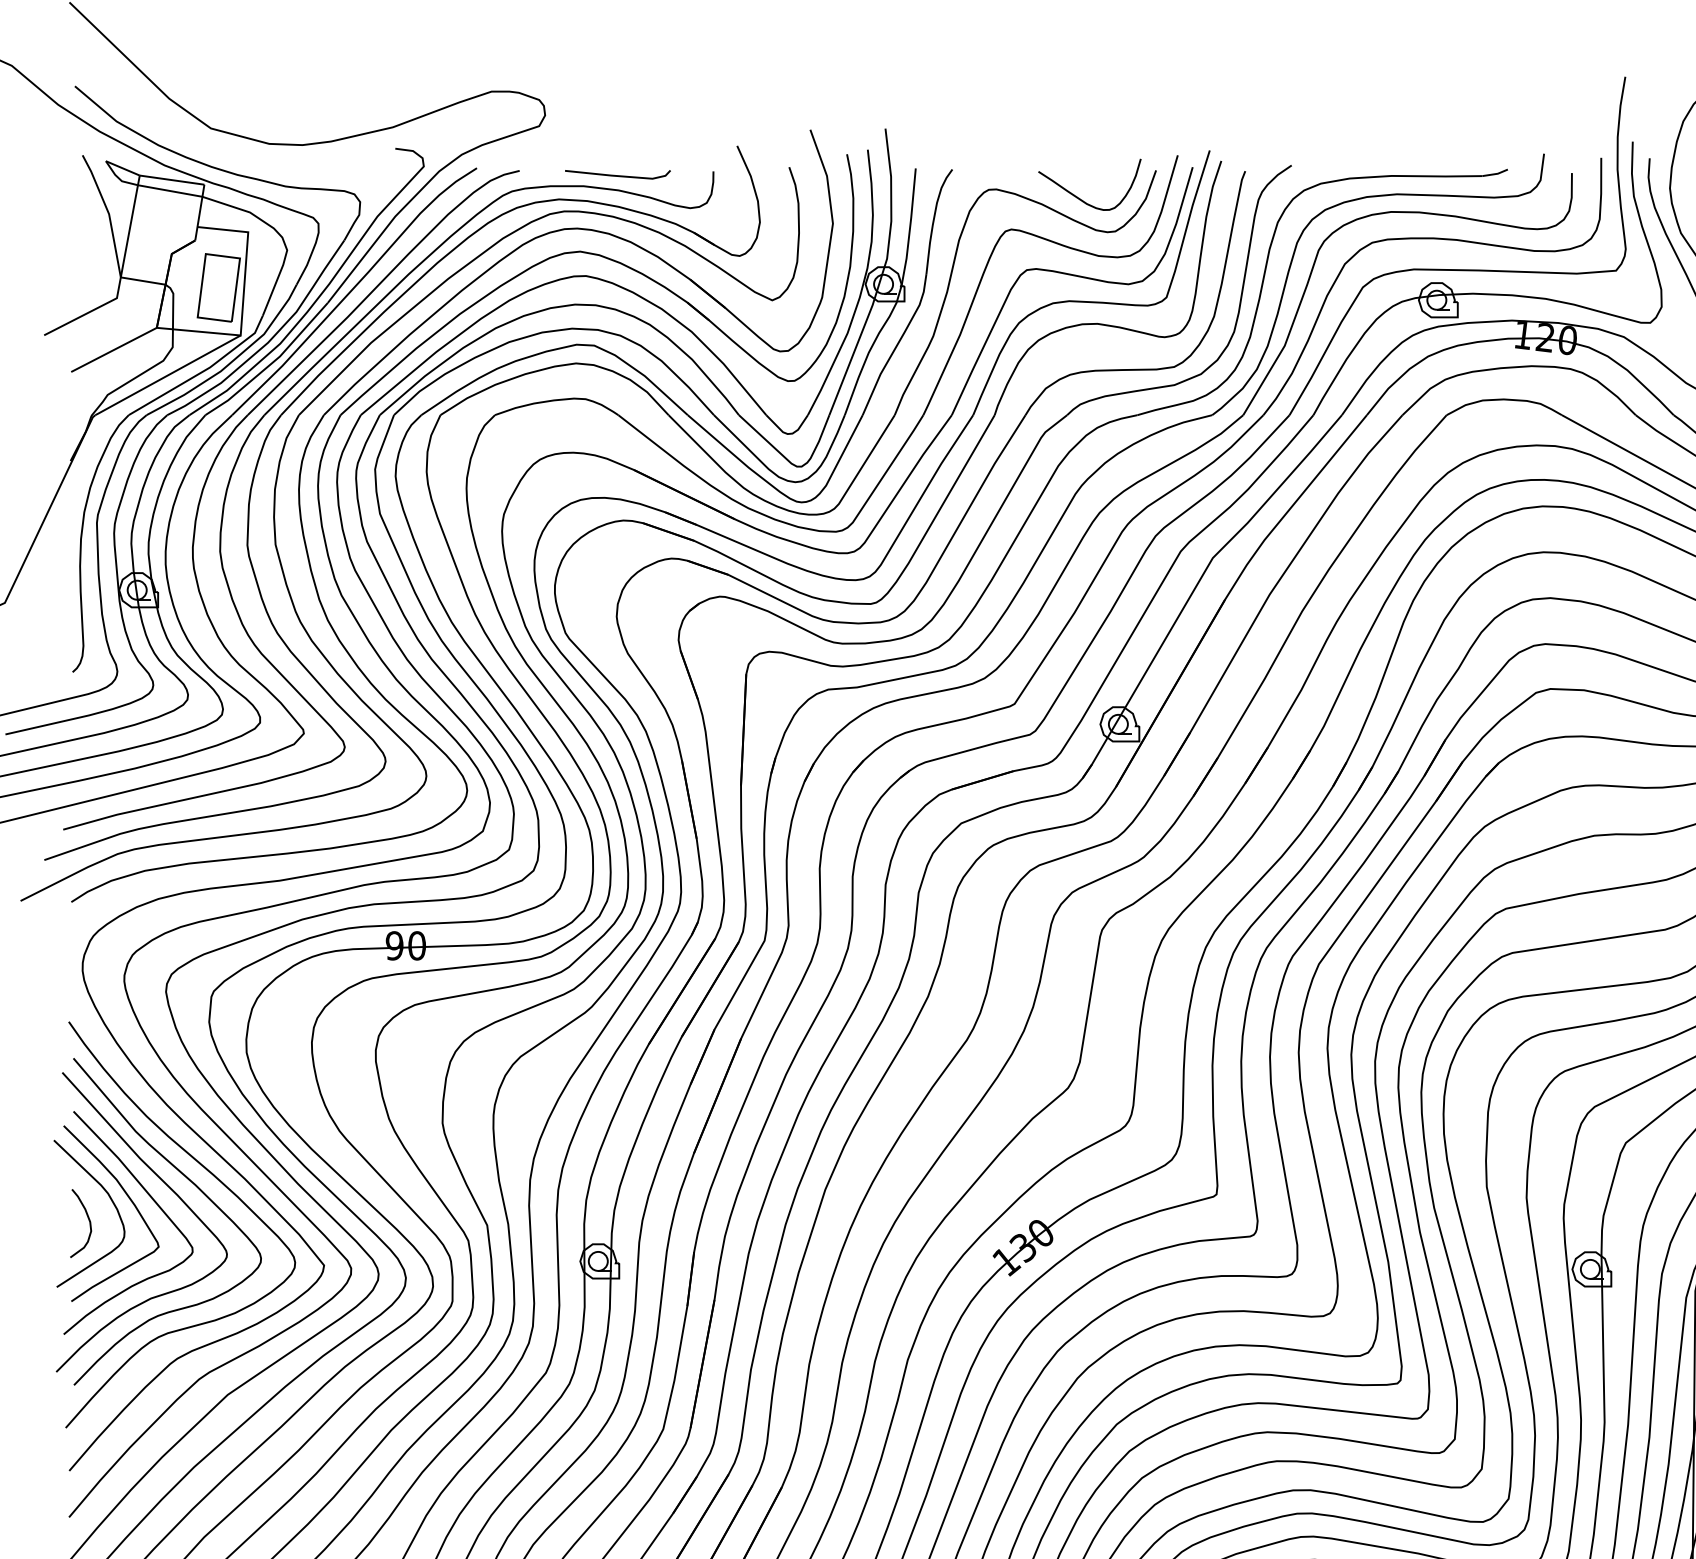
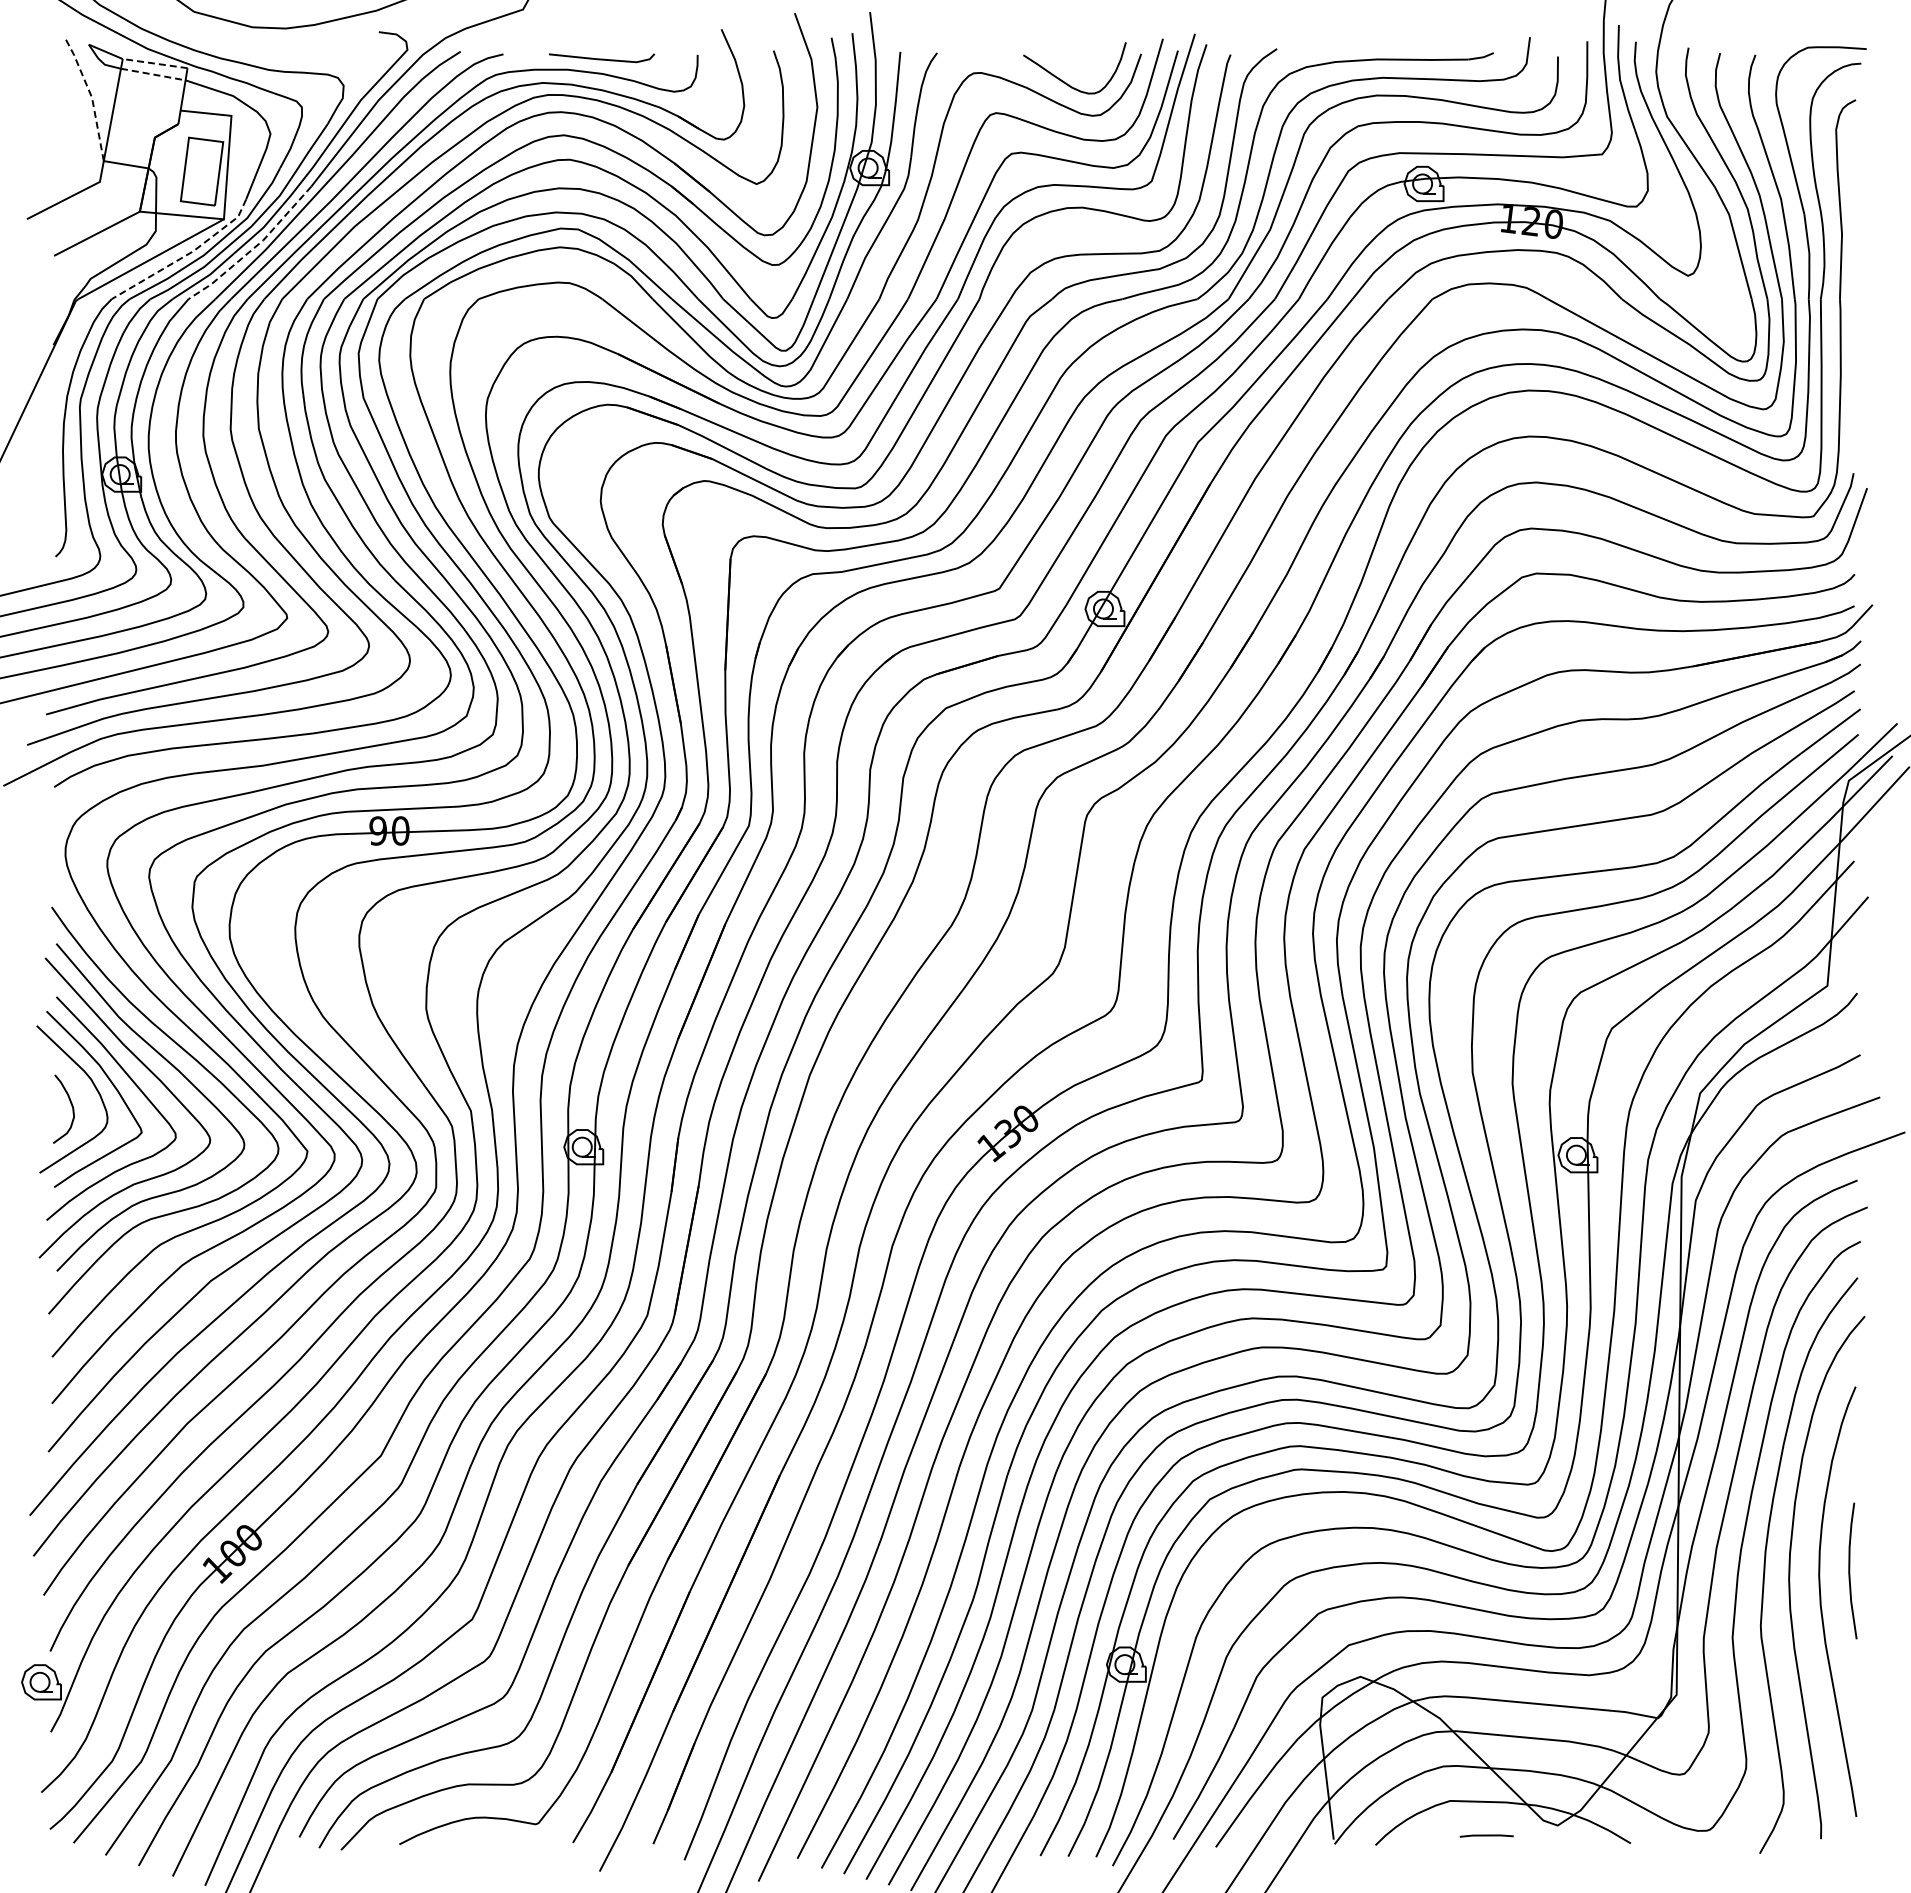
line: (172, 180) -> (155, 63), solid -> dashed
line: (170, 190) -> (153, 74), solid -> dashed
line: (108, 212) -> (91, 96), solid -> dashed
line: (271, 364) -> (254, 248), solid -> dashed
line: (203, 371) -> (186, 255), solid -> dashed

